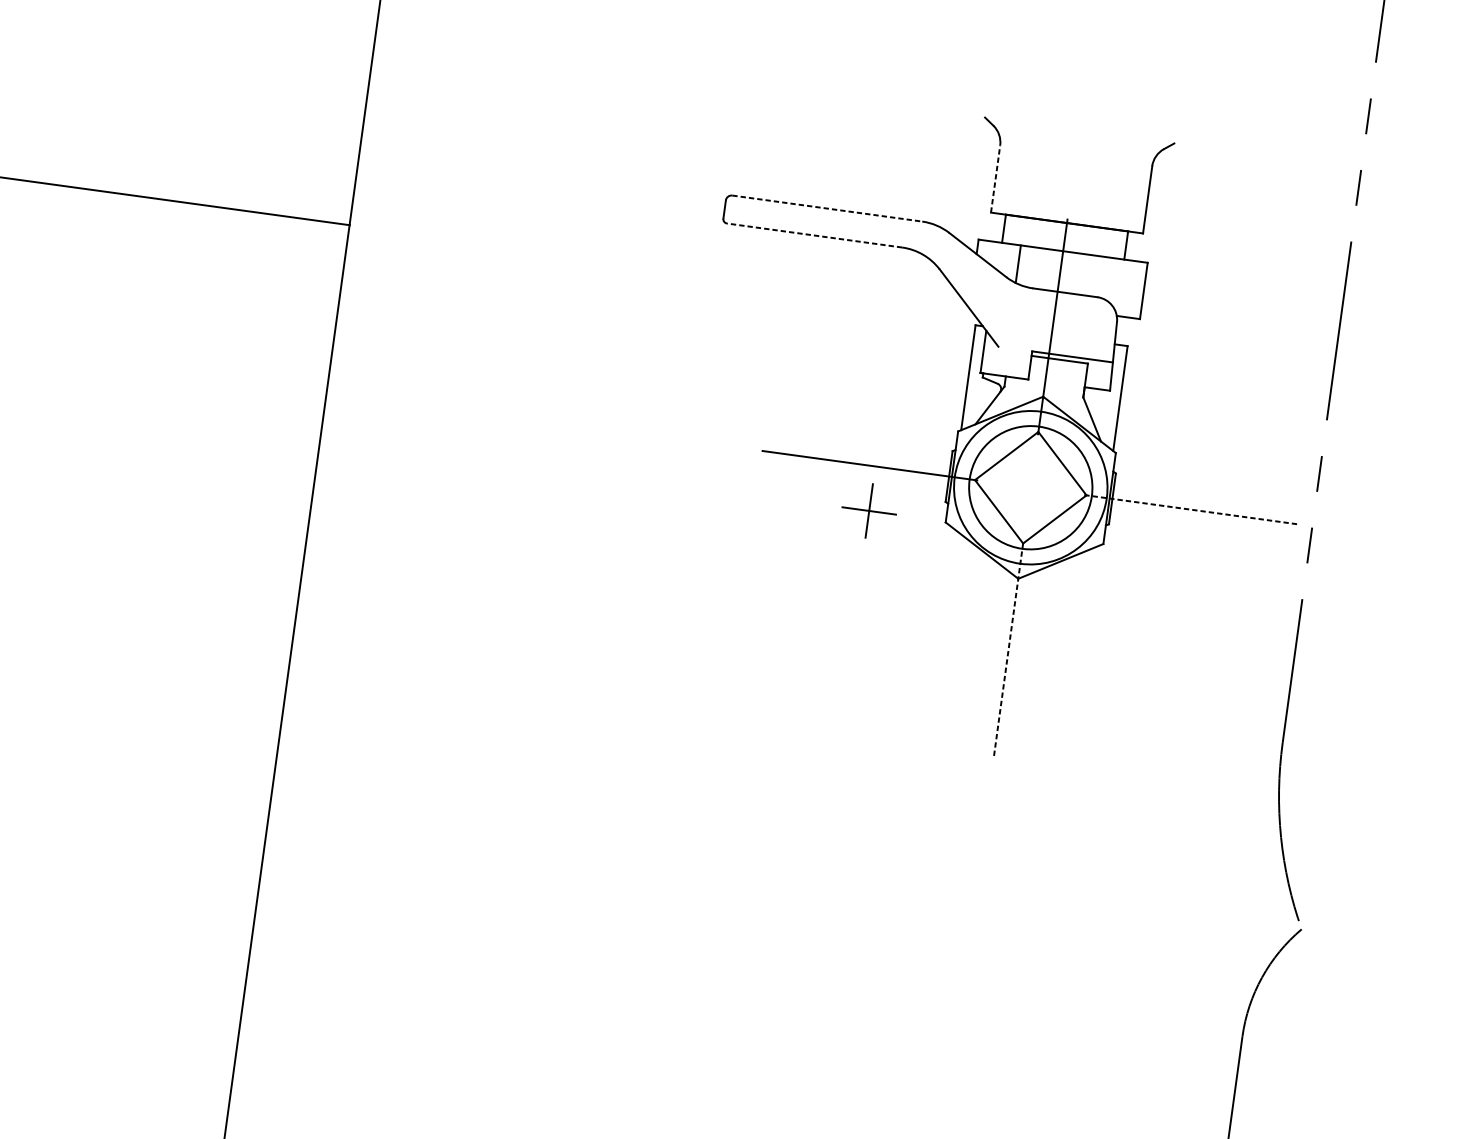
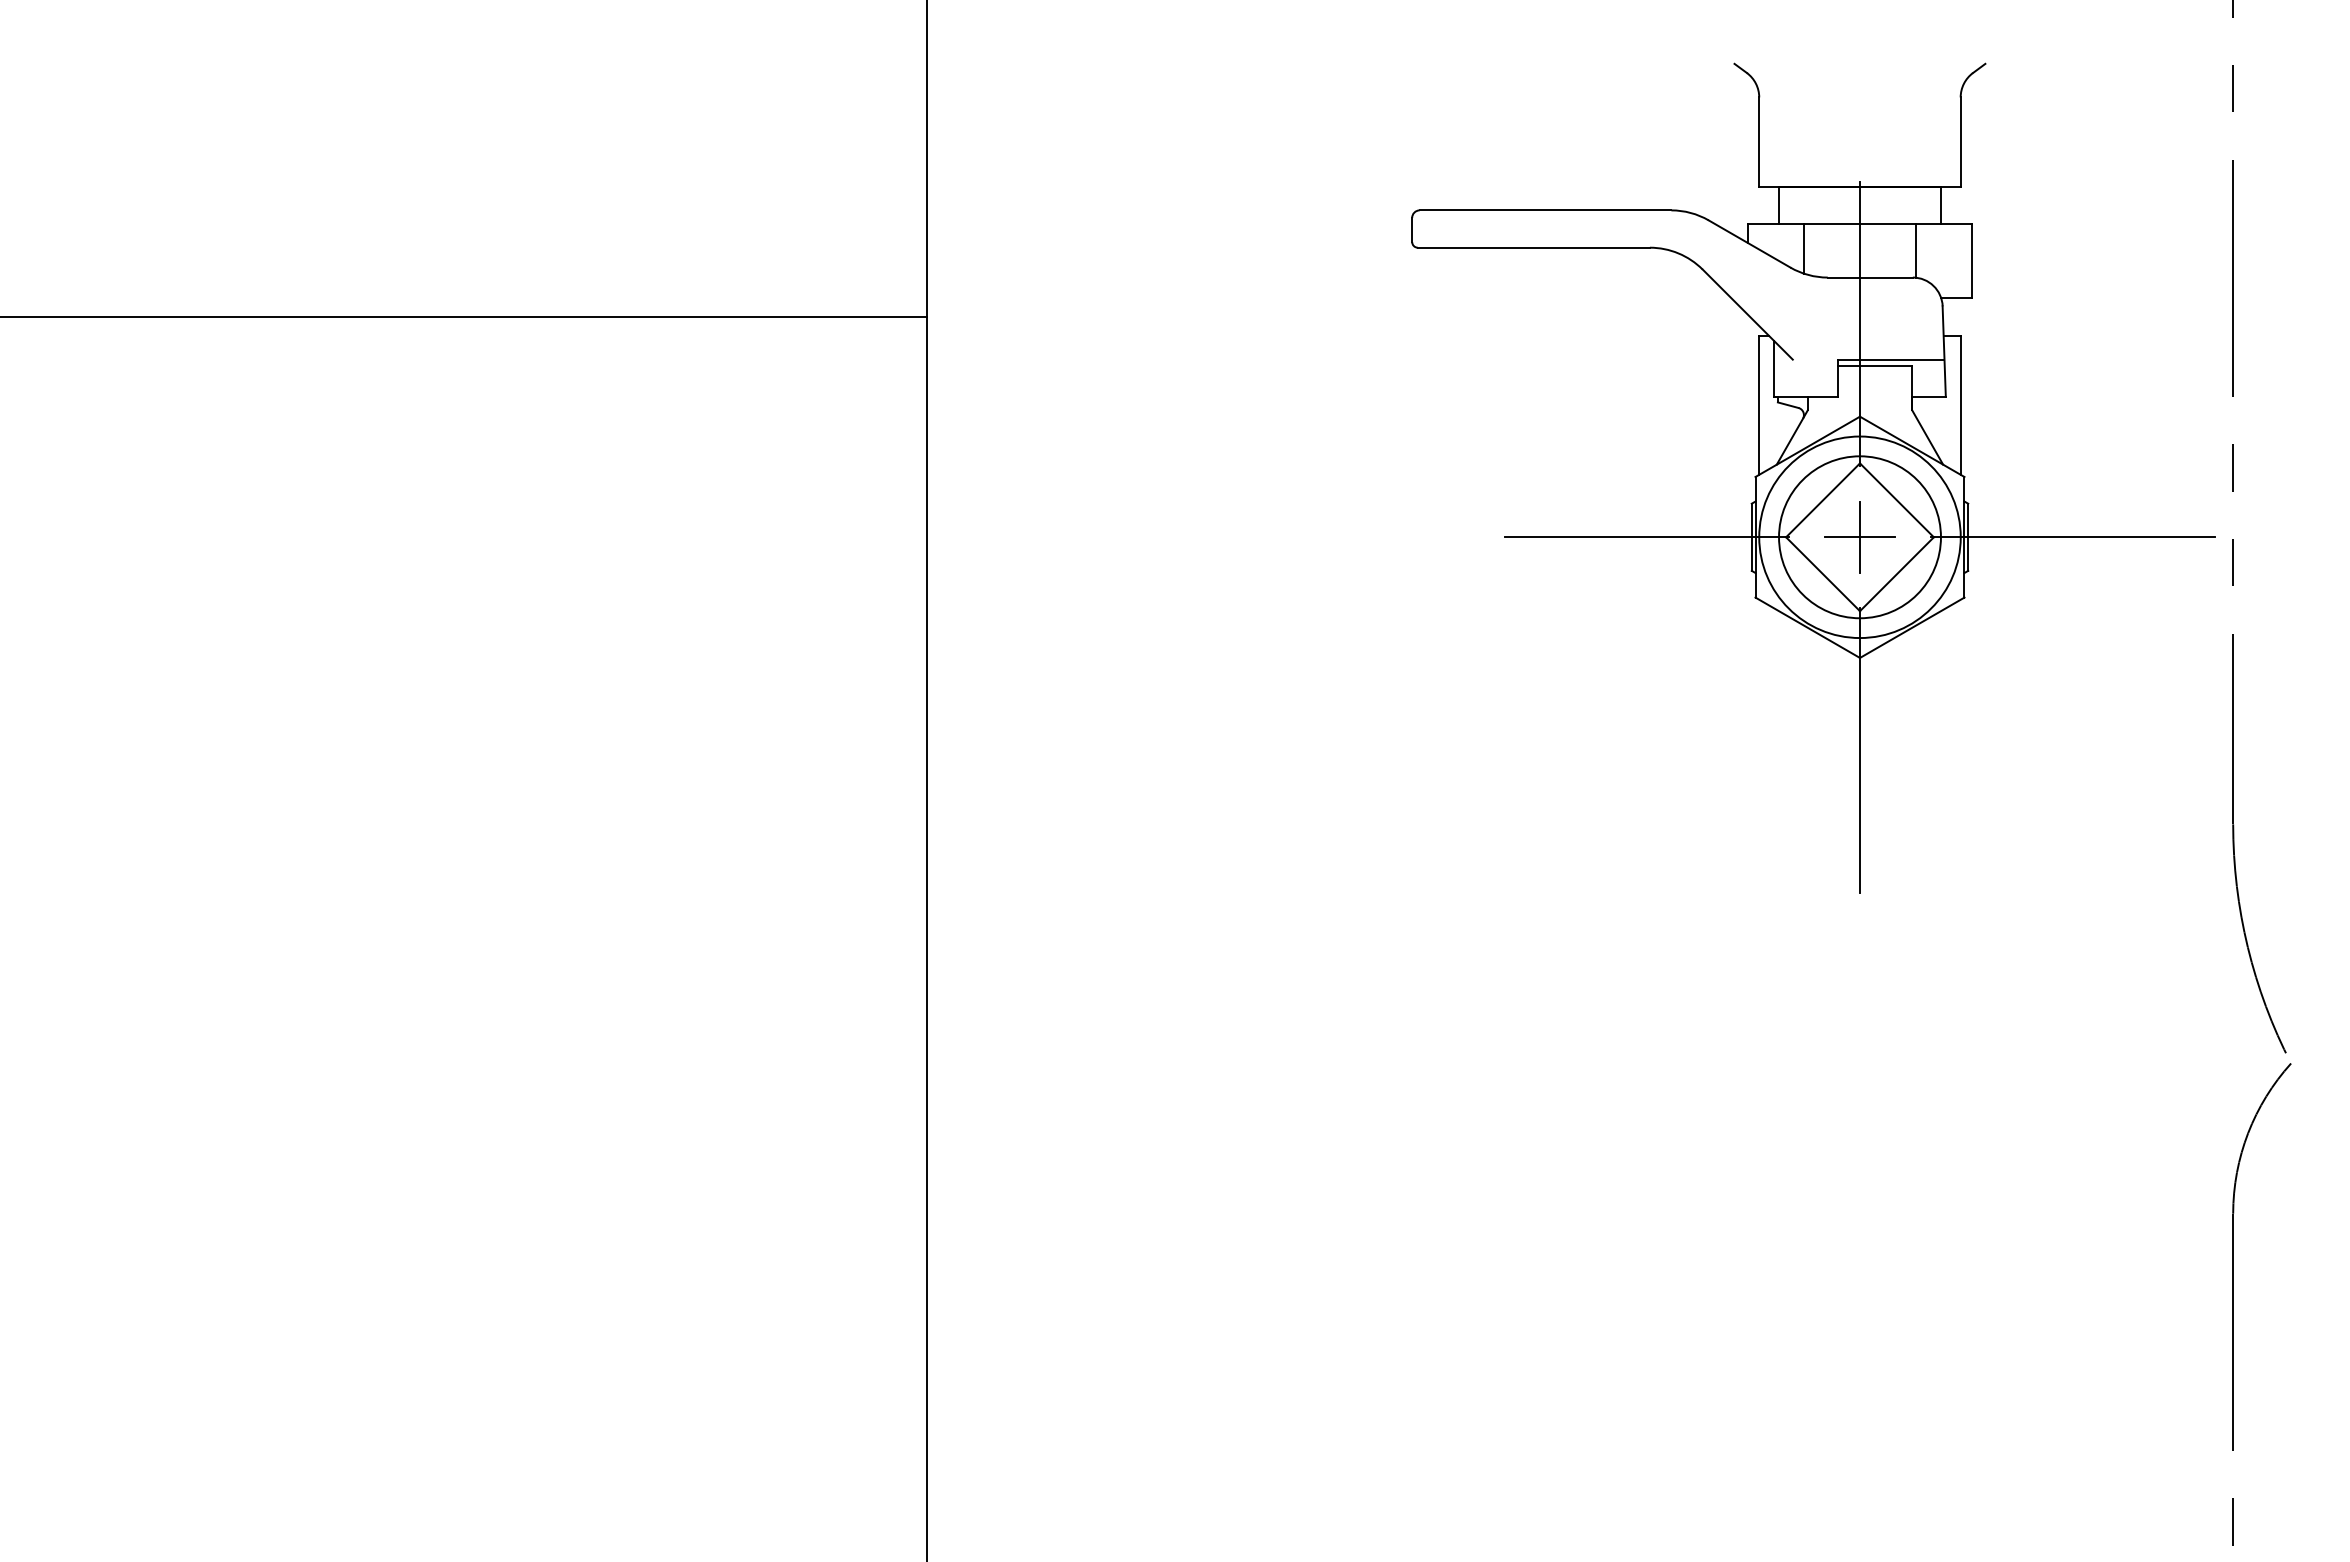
line: (995, 178) -> (1759, 141), dashed -> solid
line: (827, 208) -> (1545, 210), dashed -> solid
line: (814, 235) -> (1533, 247), dashed -> solid
line: (1102, 277) -> (1915, 250), added
line: (1191, 509) -> (2073, 537), dashed -> solid
part: (868, 511) -> (1859, 537), moved
line: (1009, 647) -> (1860, 749), dashed -> solid

